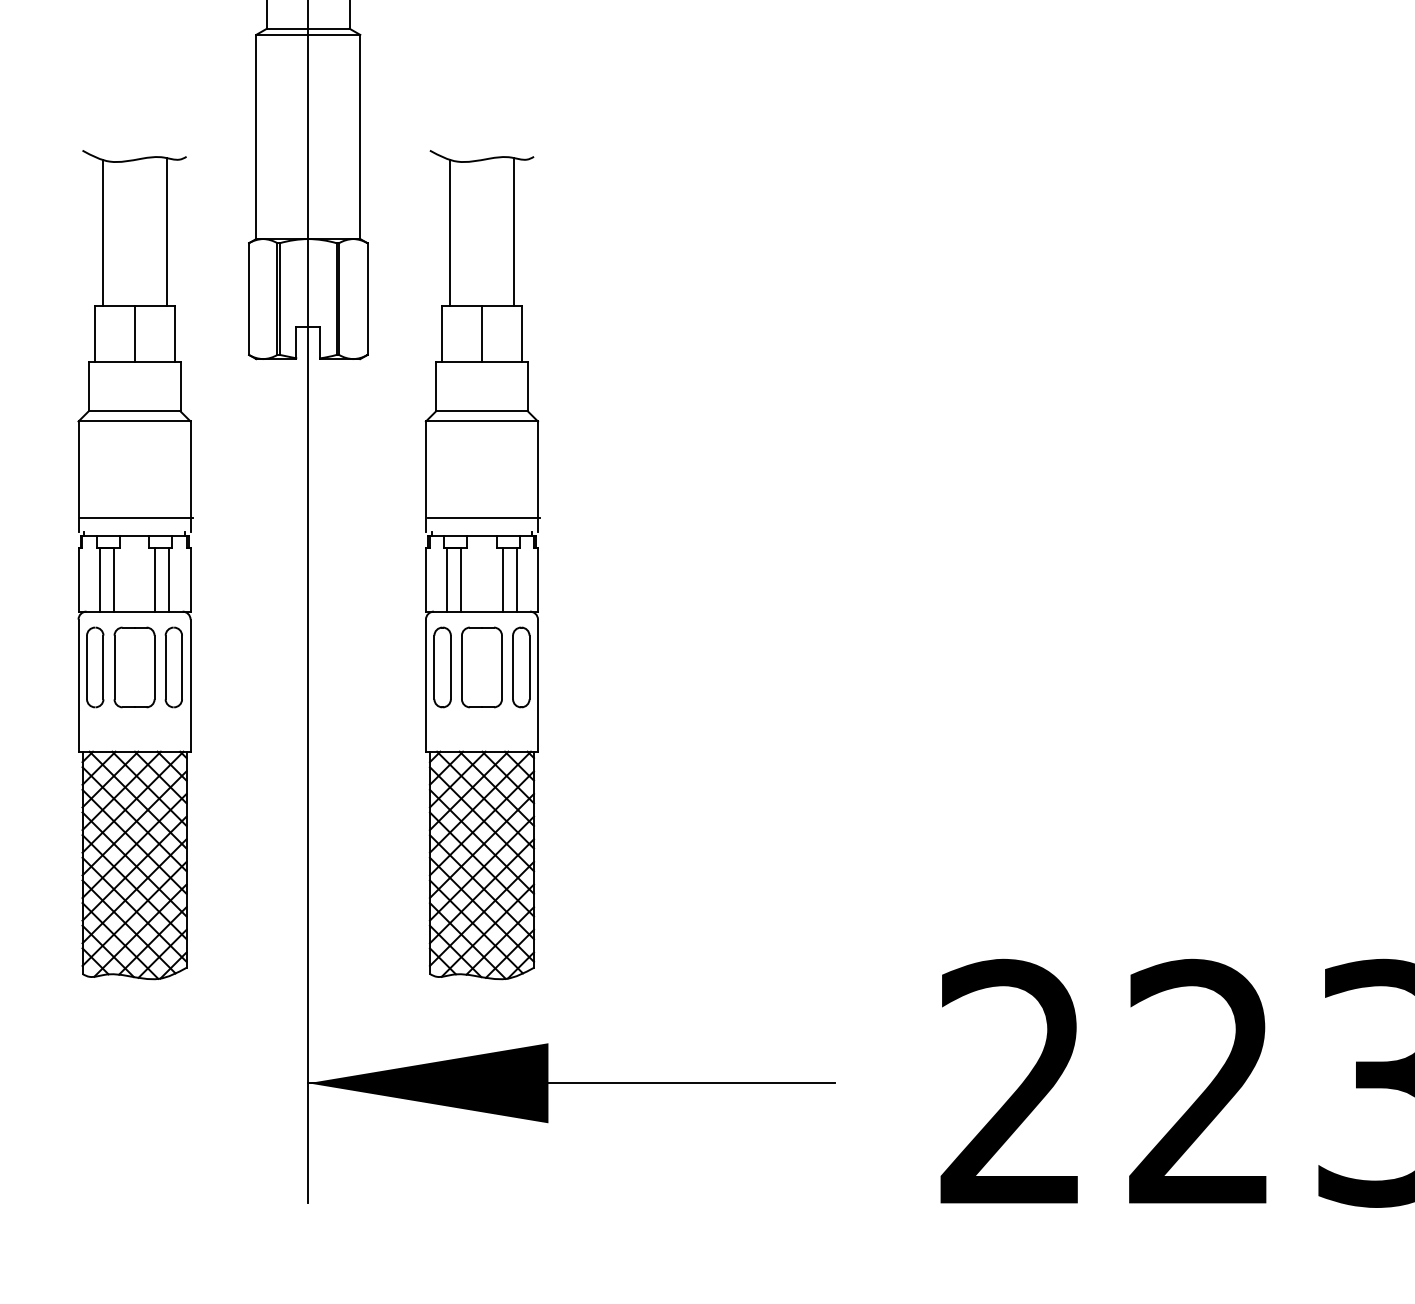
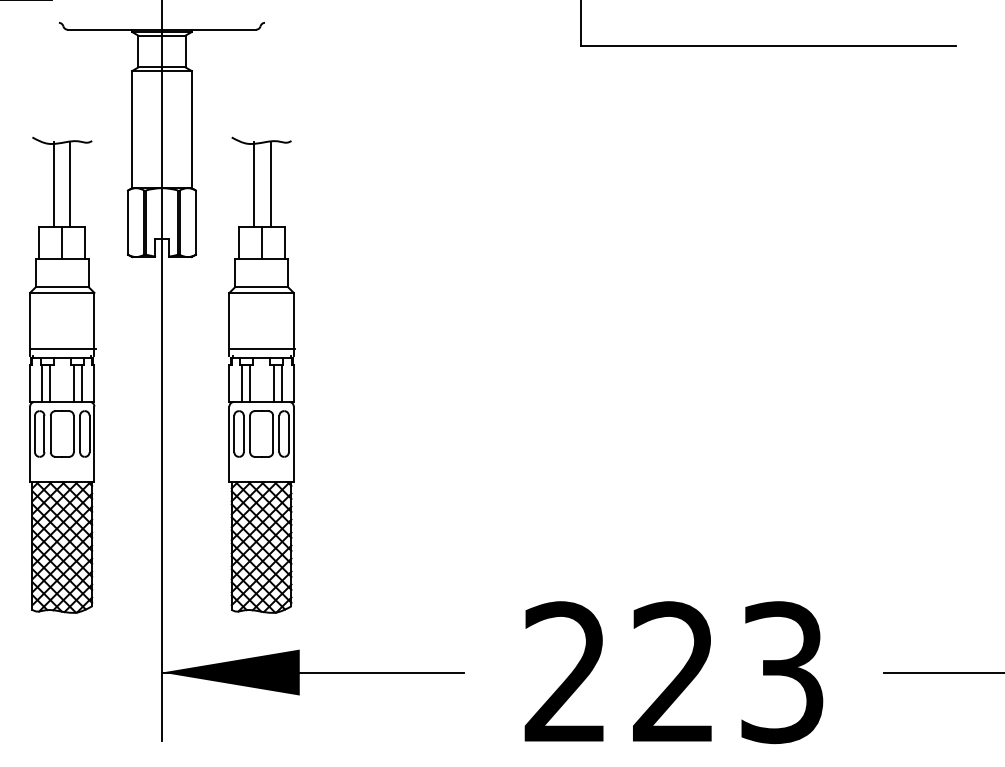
line: (166, 230) -> (53, 183), moved
line: (514, 230) -> (254, 183), moved
line: (101, 232) -> (69, 184), moved
line: (450, 232) -> (271, 184), moved

